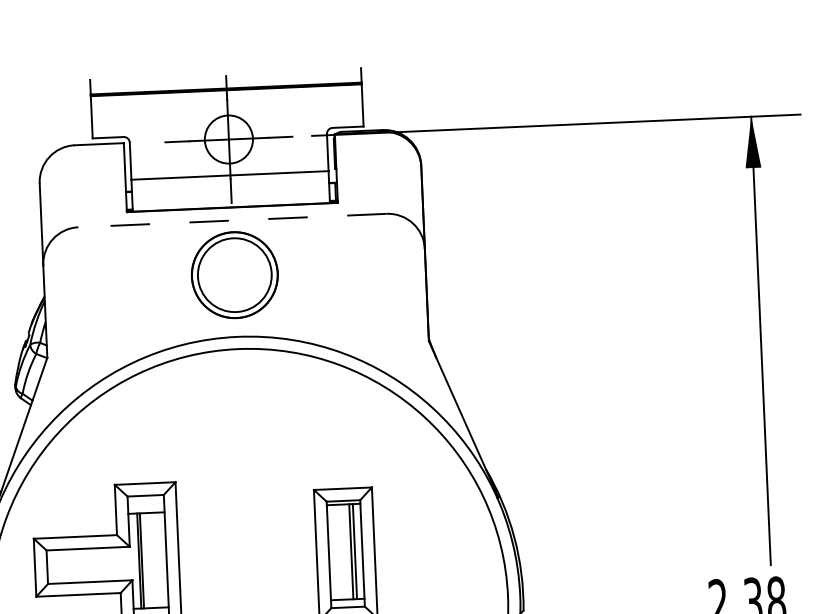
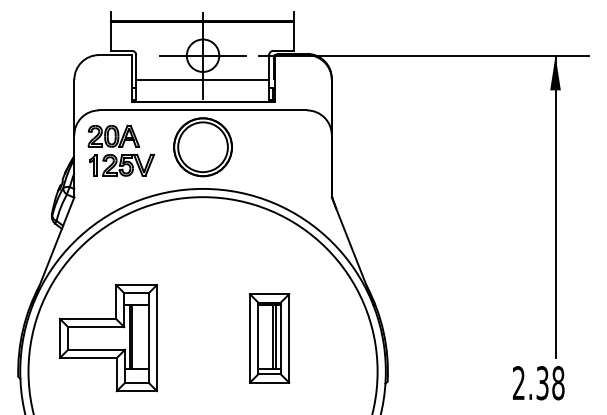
line: (233, 220) -> (203, 110), dashed -> solid
part: (114, 285) -> (121, 150), added

